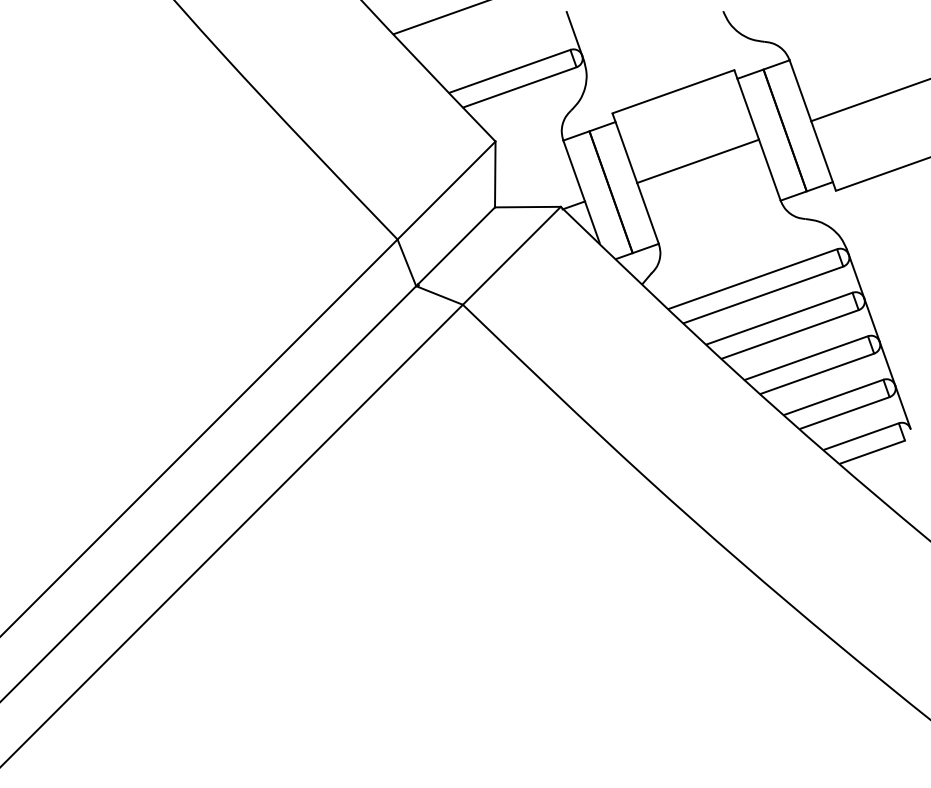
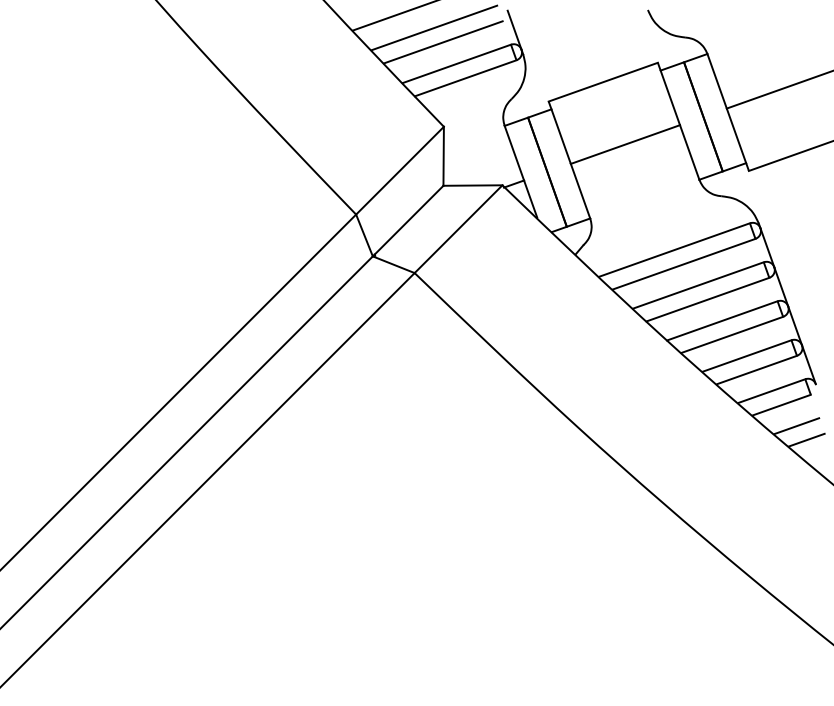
line: (484, 31) -> (434, 28), added
line: (494, 46) -> (442, 41), added
line: (889, 475) -> (796, 426), added
line: (900, 491) -> (806, 440), added

